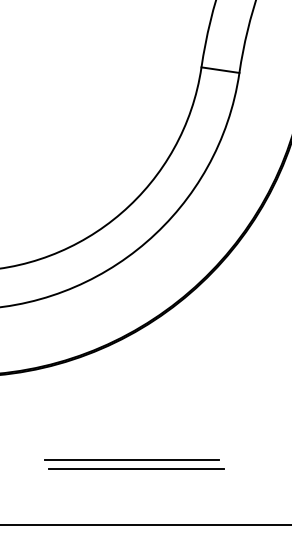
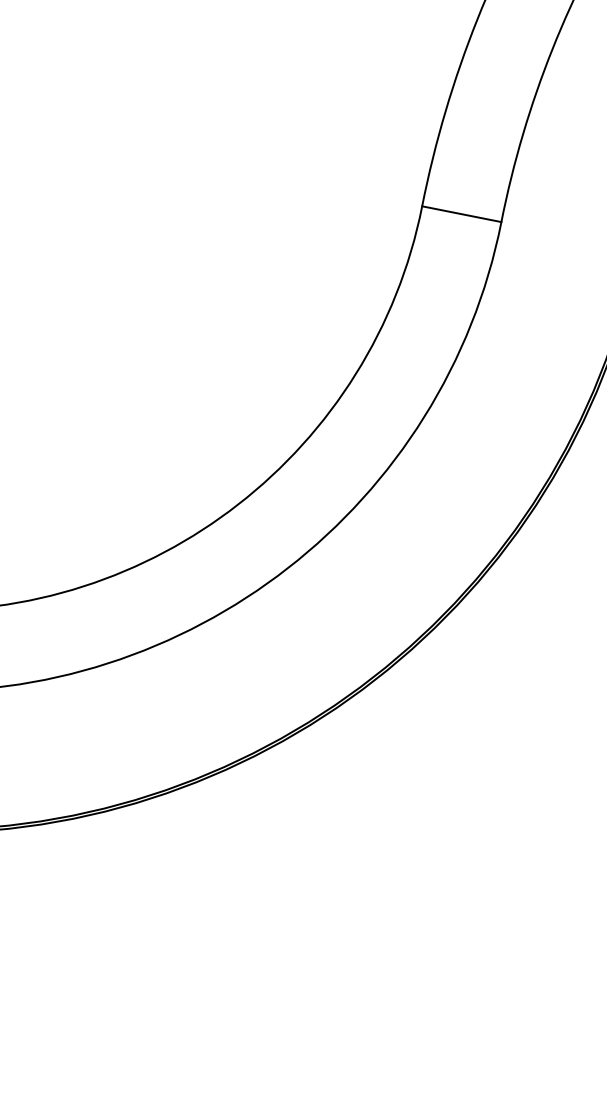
line: (131, 460) -> (232, 1026), removed
line: (136, 468) -> (242, 1043), removed

